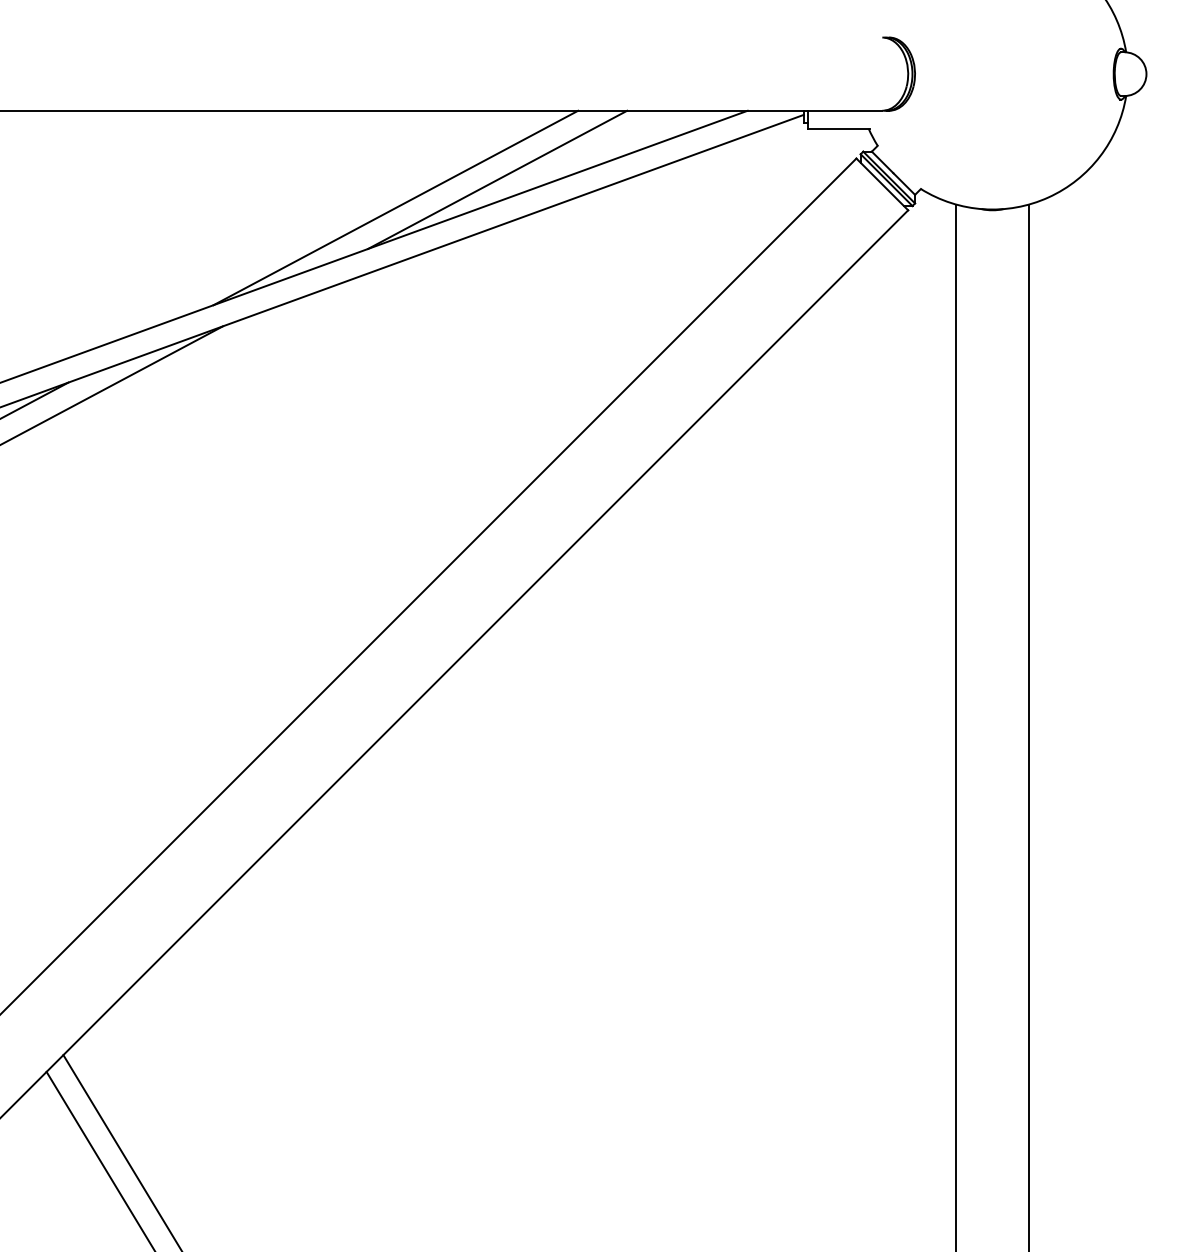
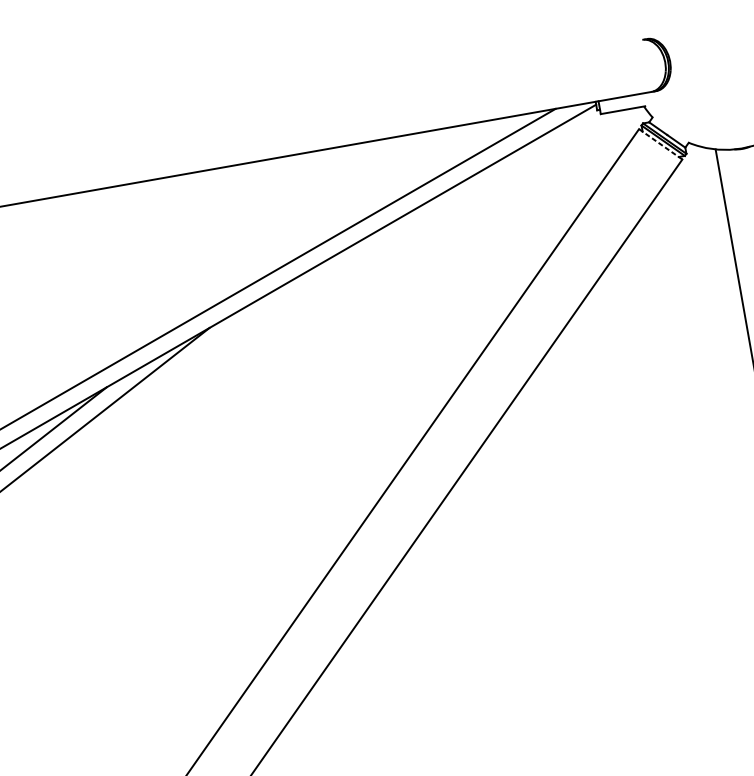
line: (497, 179) -> (386, 189), removed
line: (882, 184) -> (660, 144), solid -> dashed
line: (395, 207) -> (317, 221), removed

